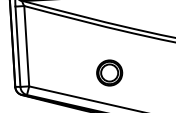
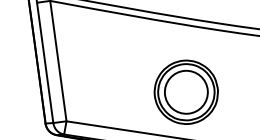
part: (109, 72) -> (185, 91), size x1.67

